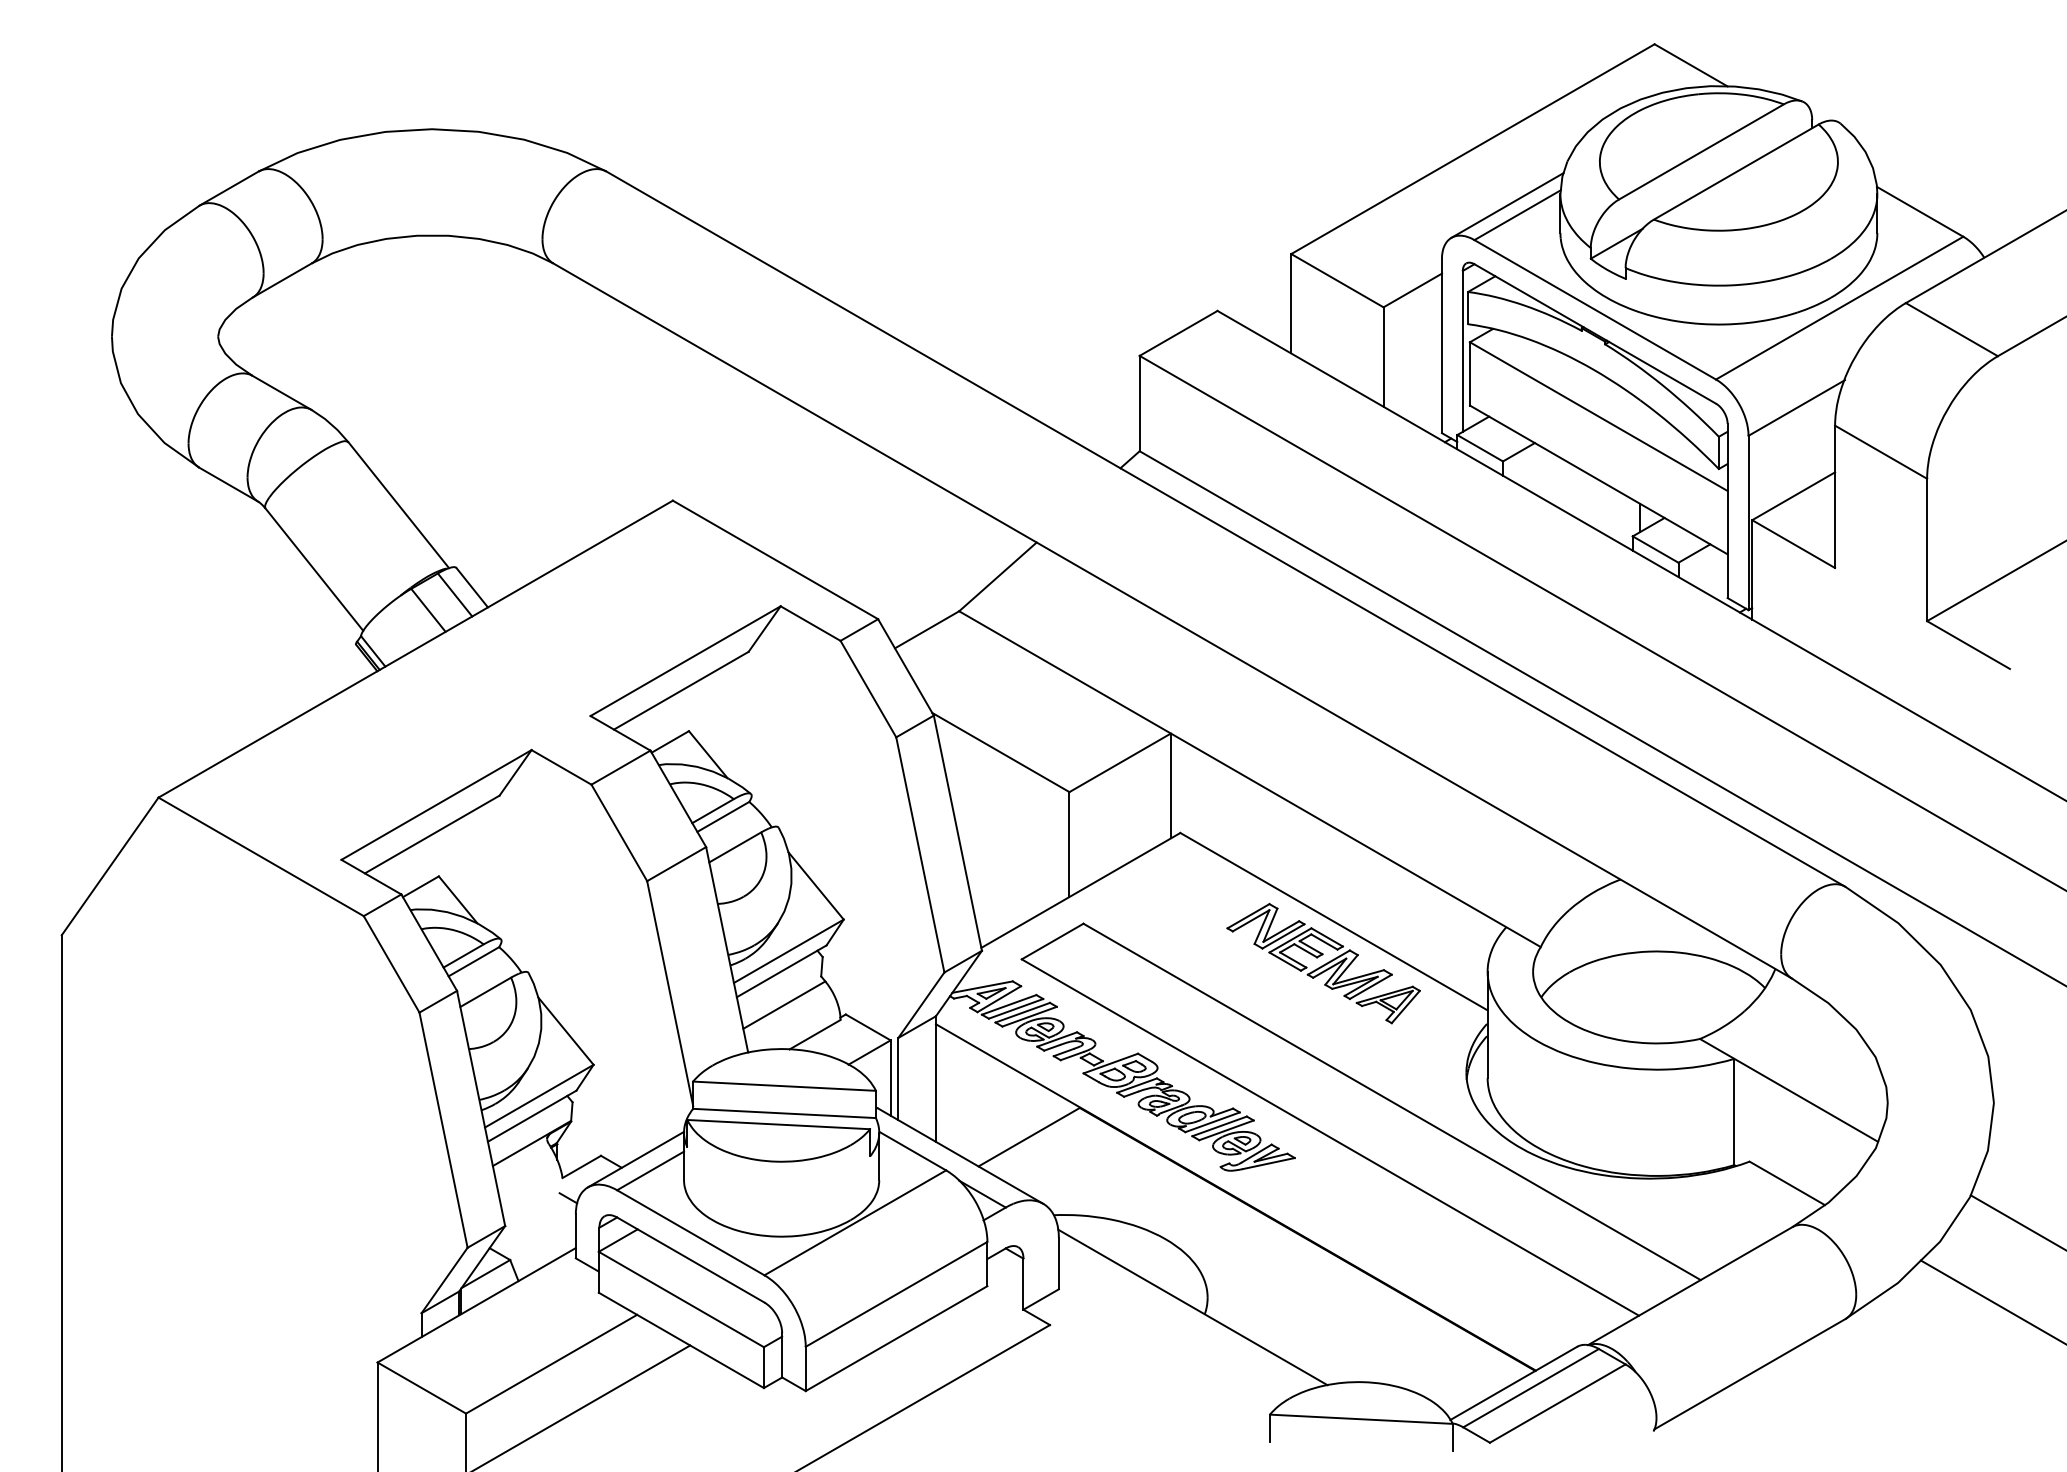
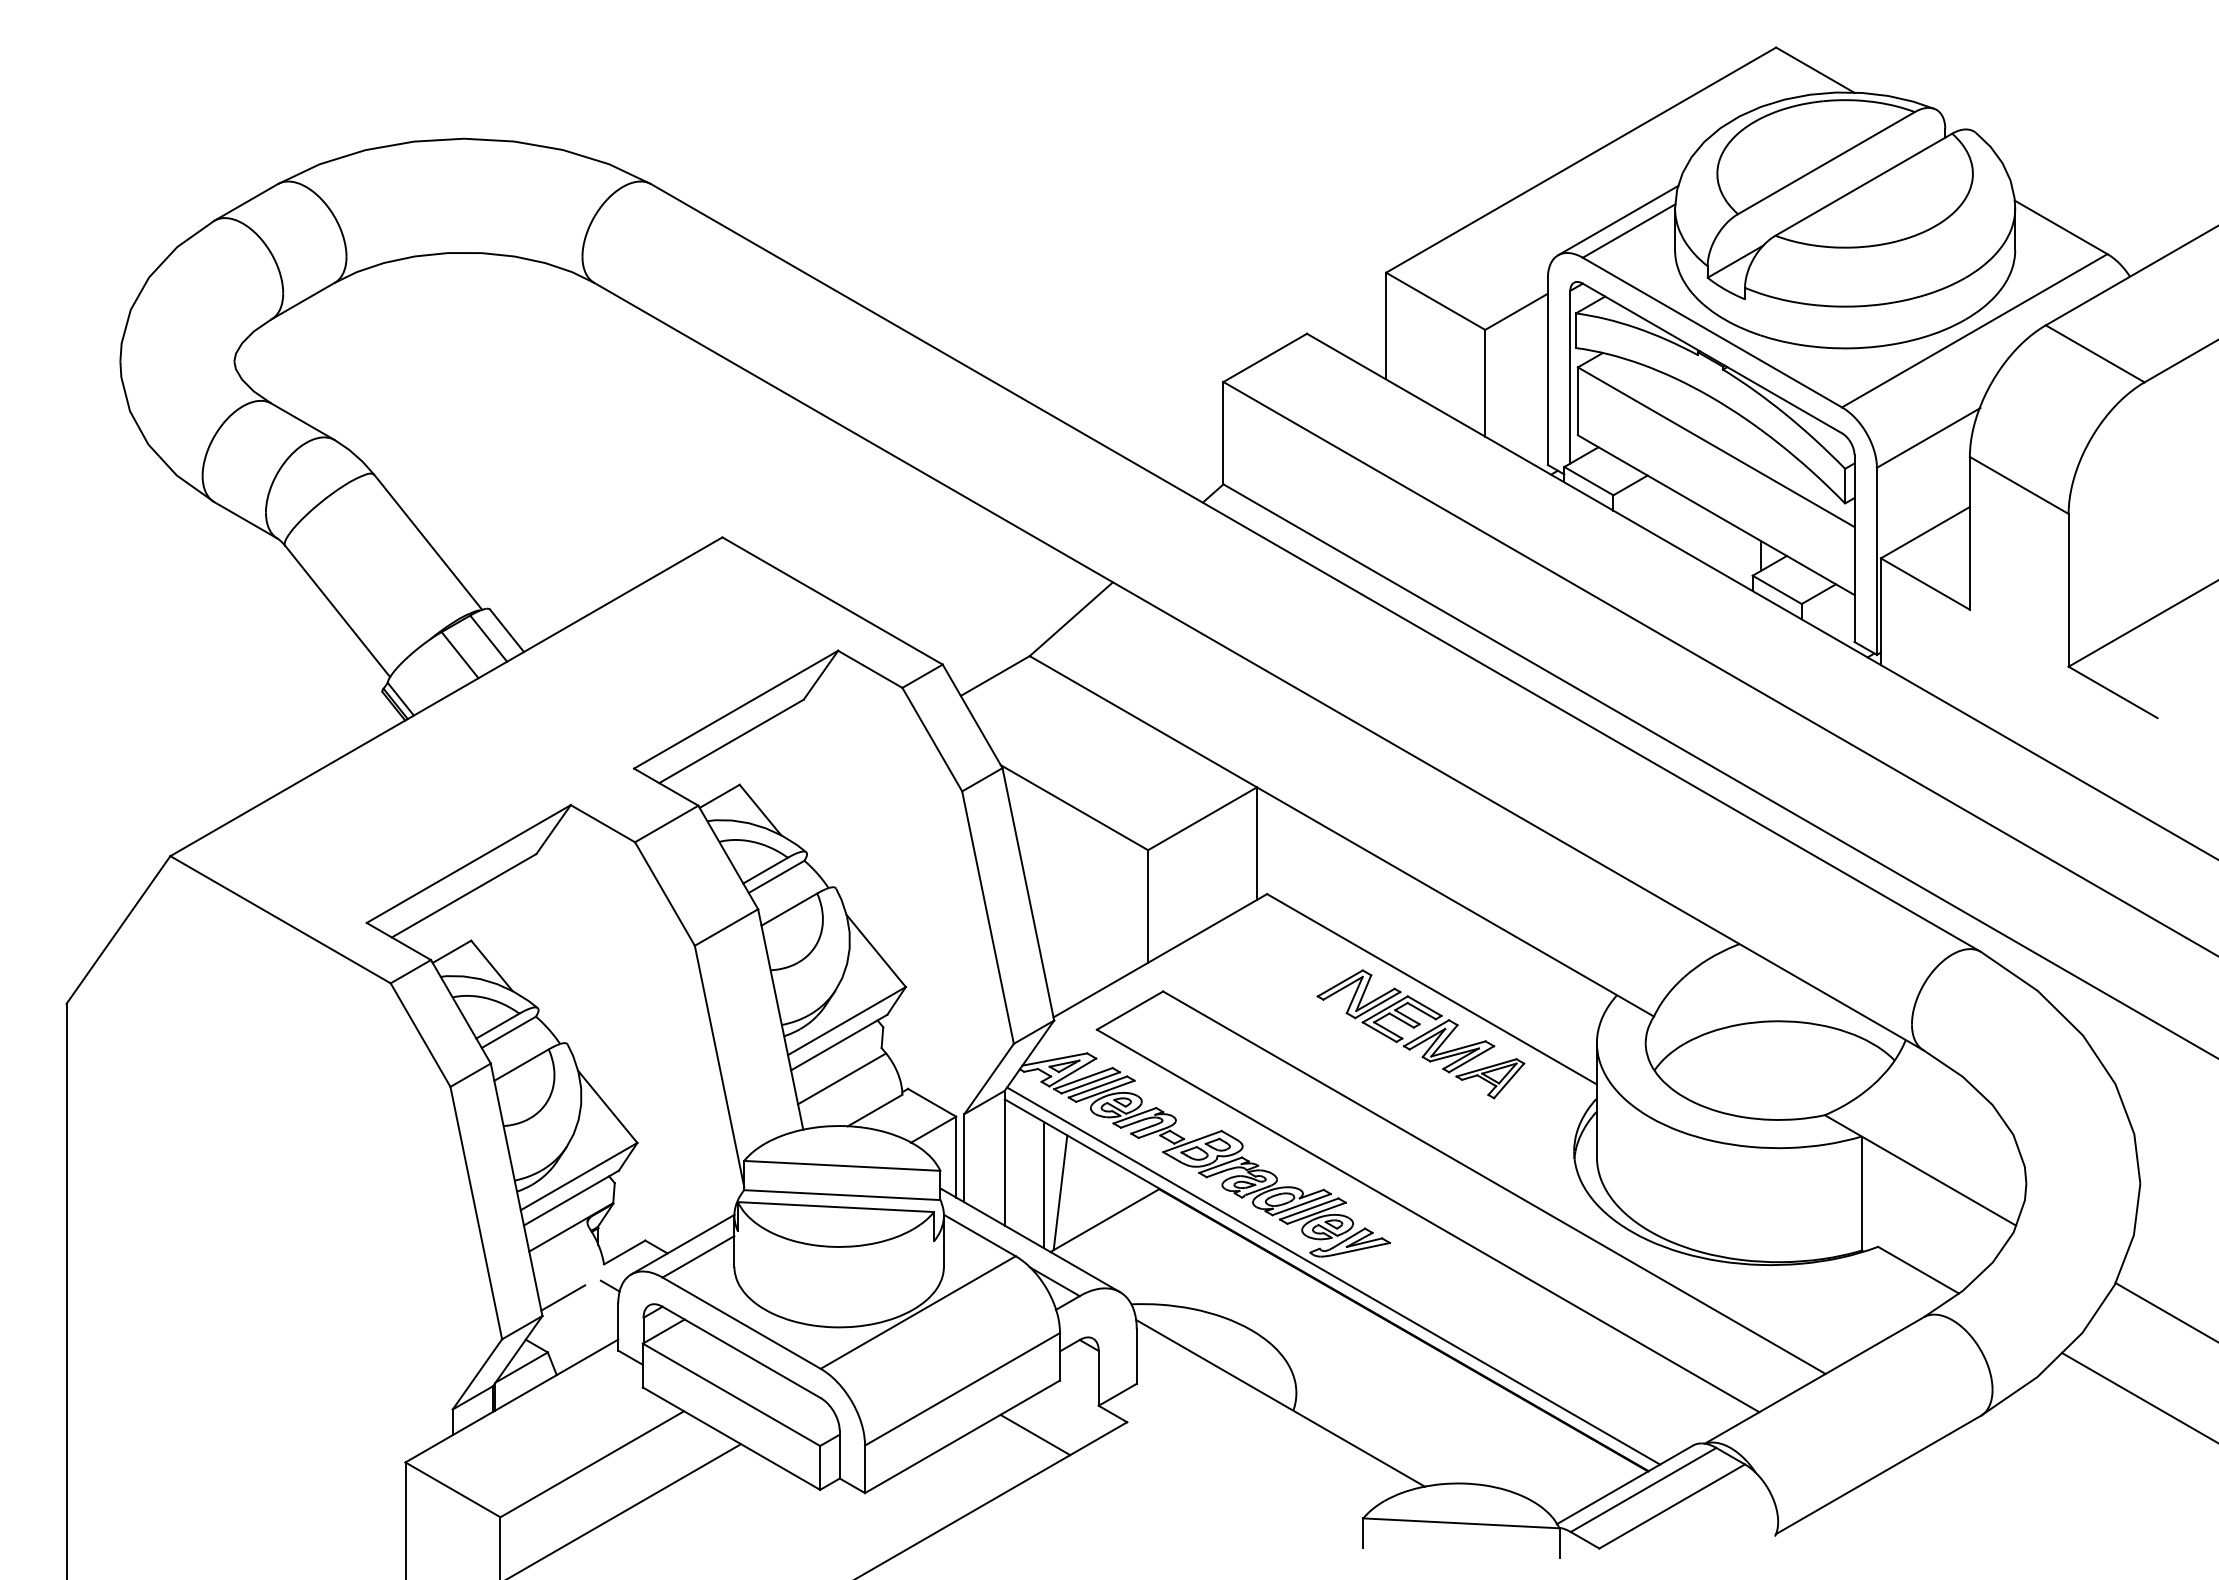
line: (972, 1104) -> (1044, 1185), added
line: (987, 1111) -> (1060, 1192), added
line: (1242, 1188) -> (1333, 1275), added
line: (524, 1208) -> (563, 1297), added
line: (964, 1336) -> (1035, 1434), added

